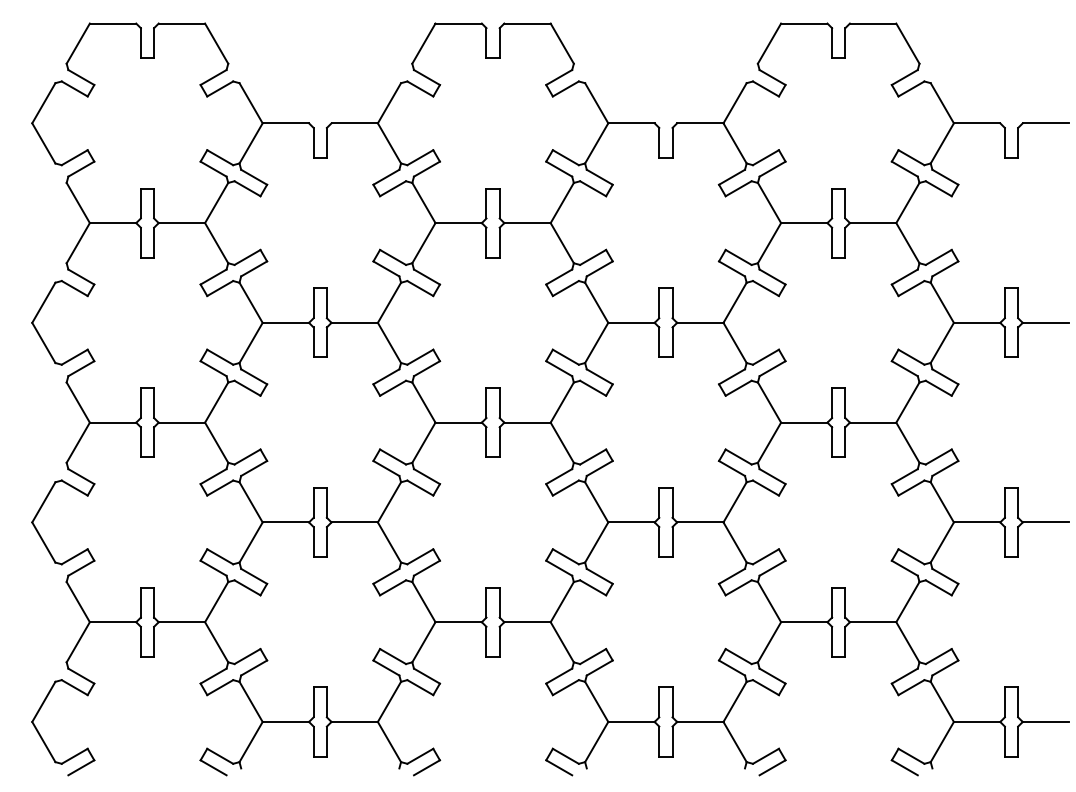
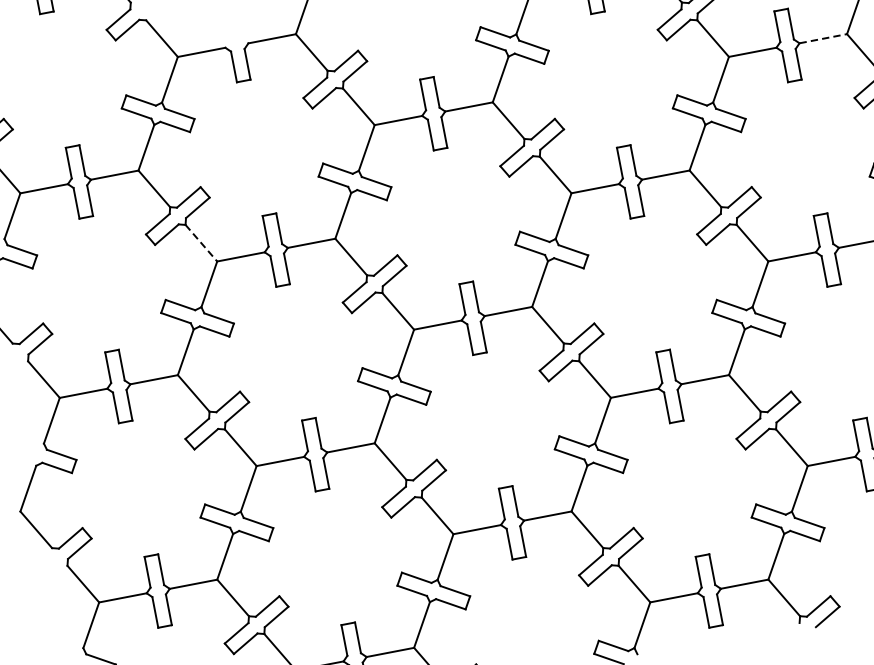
line: (873, 223) -> (823, 39), solid -> dashed
line: (251, 303) -> (201, 243), solid -> dashed

